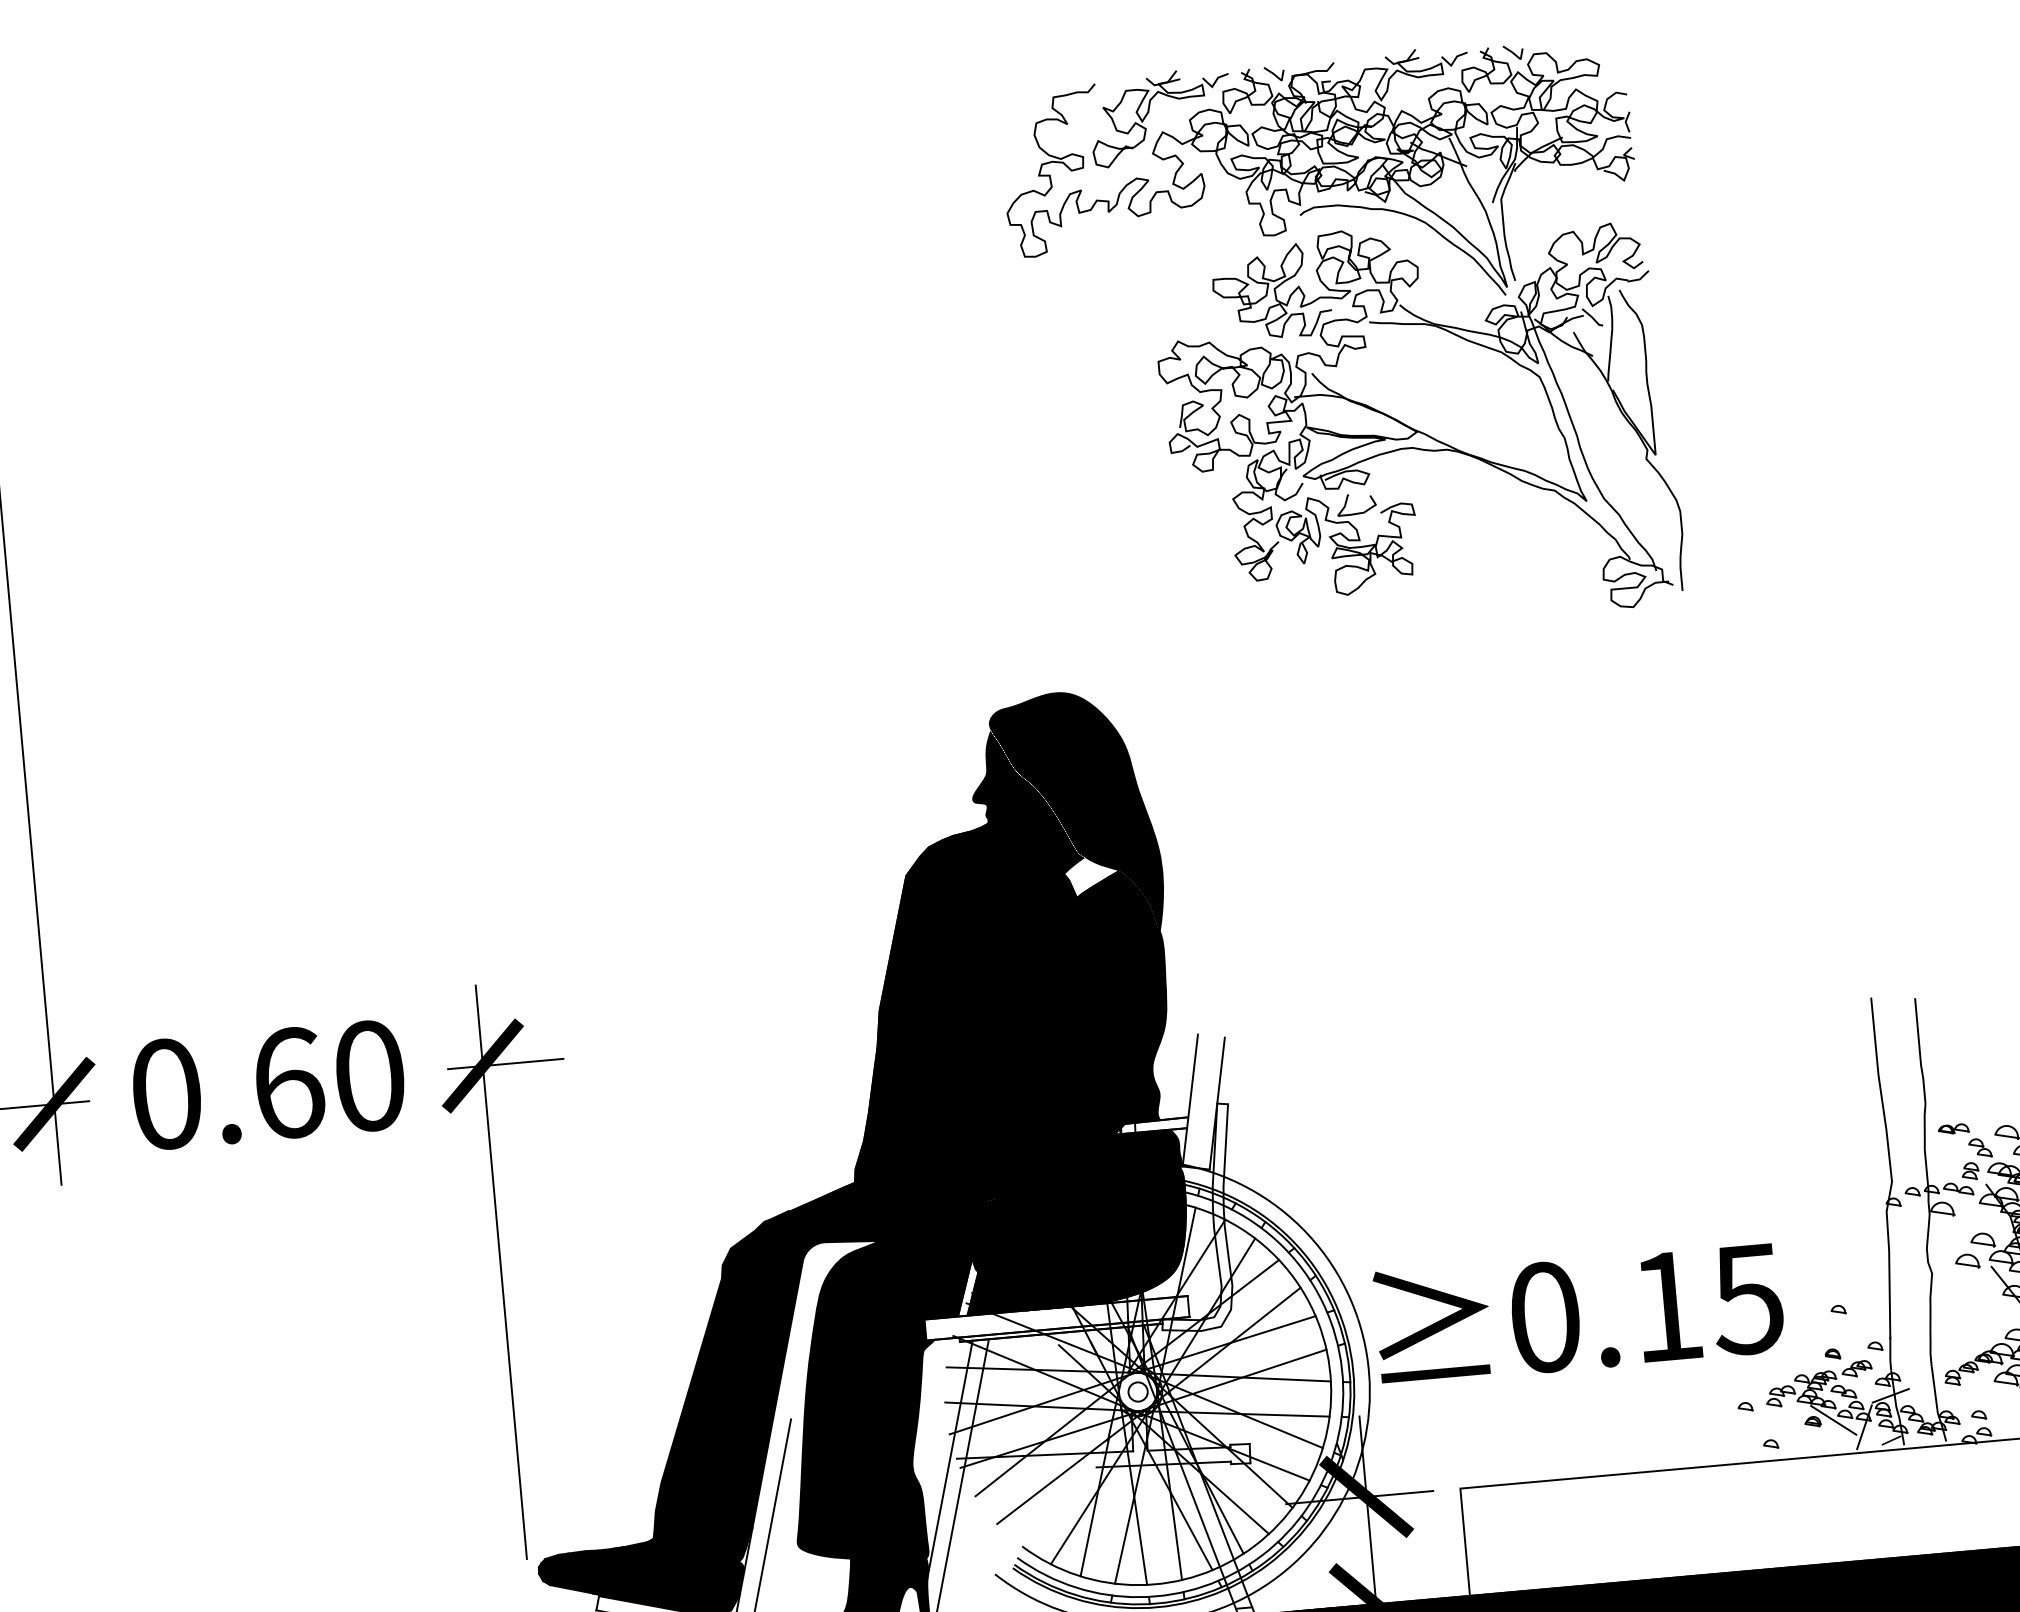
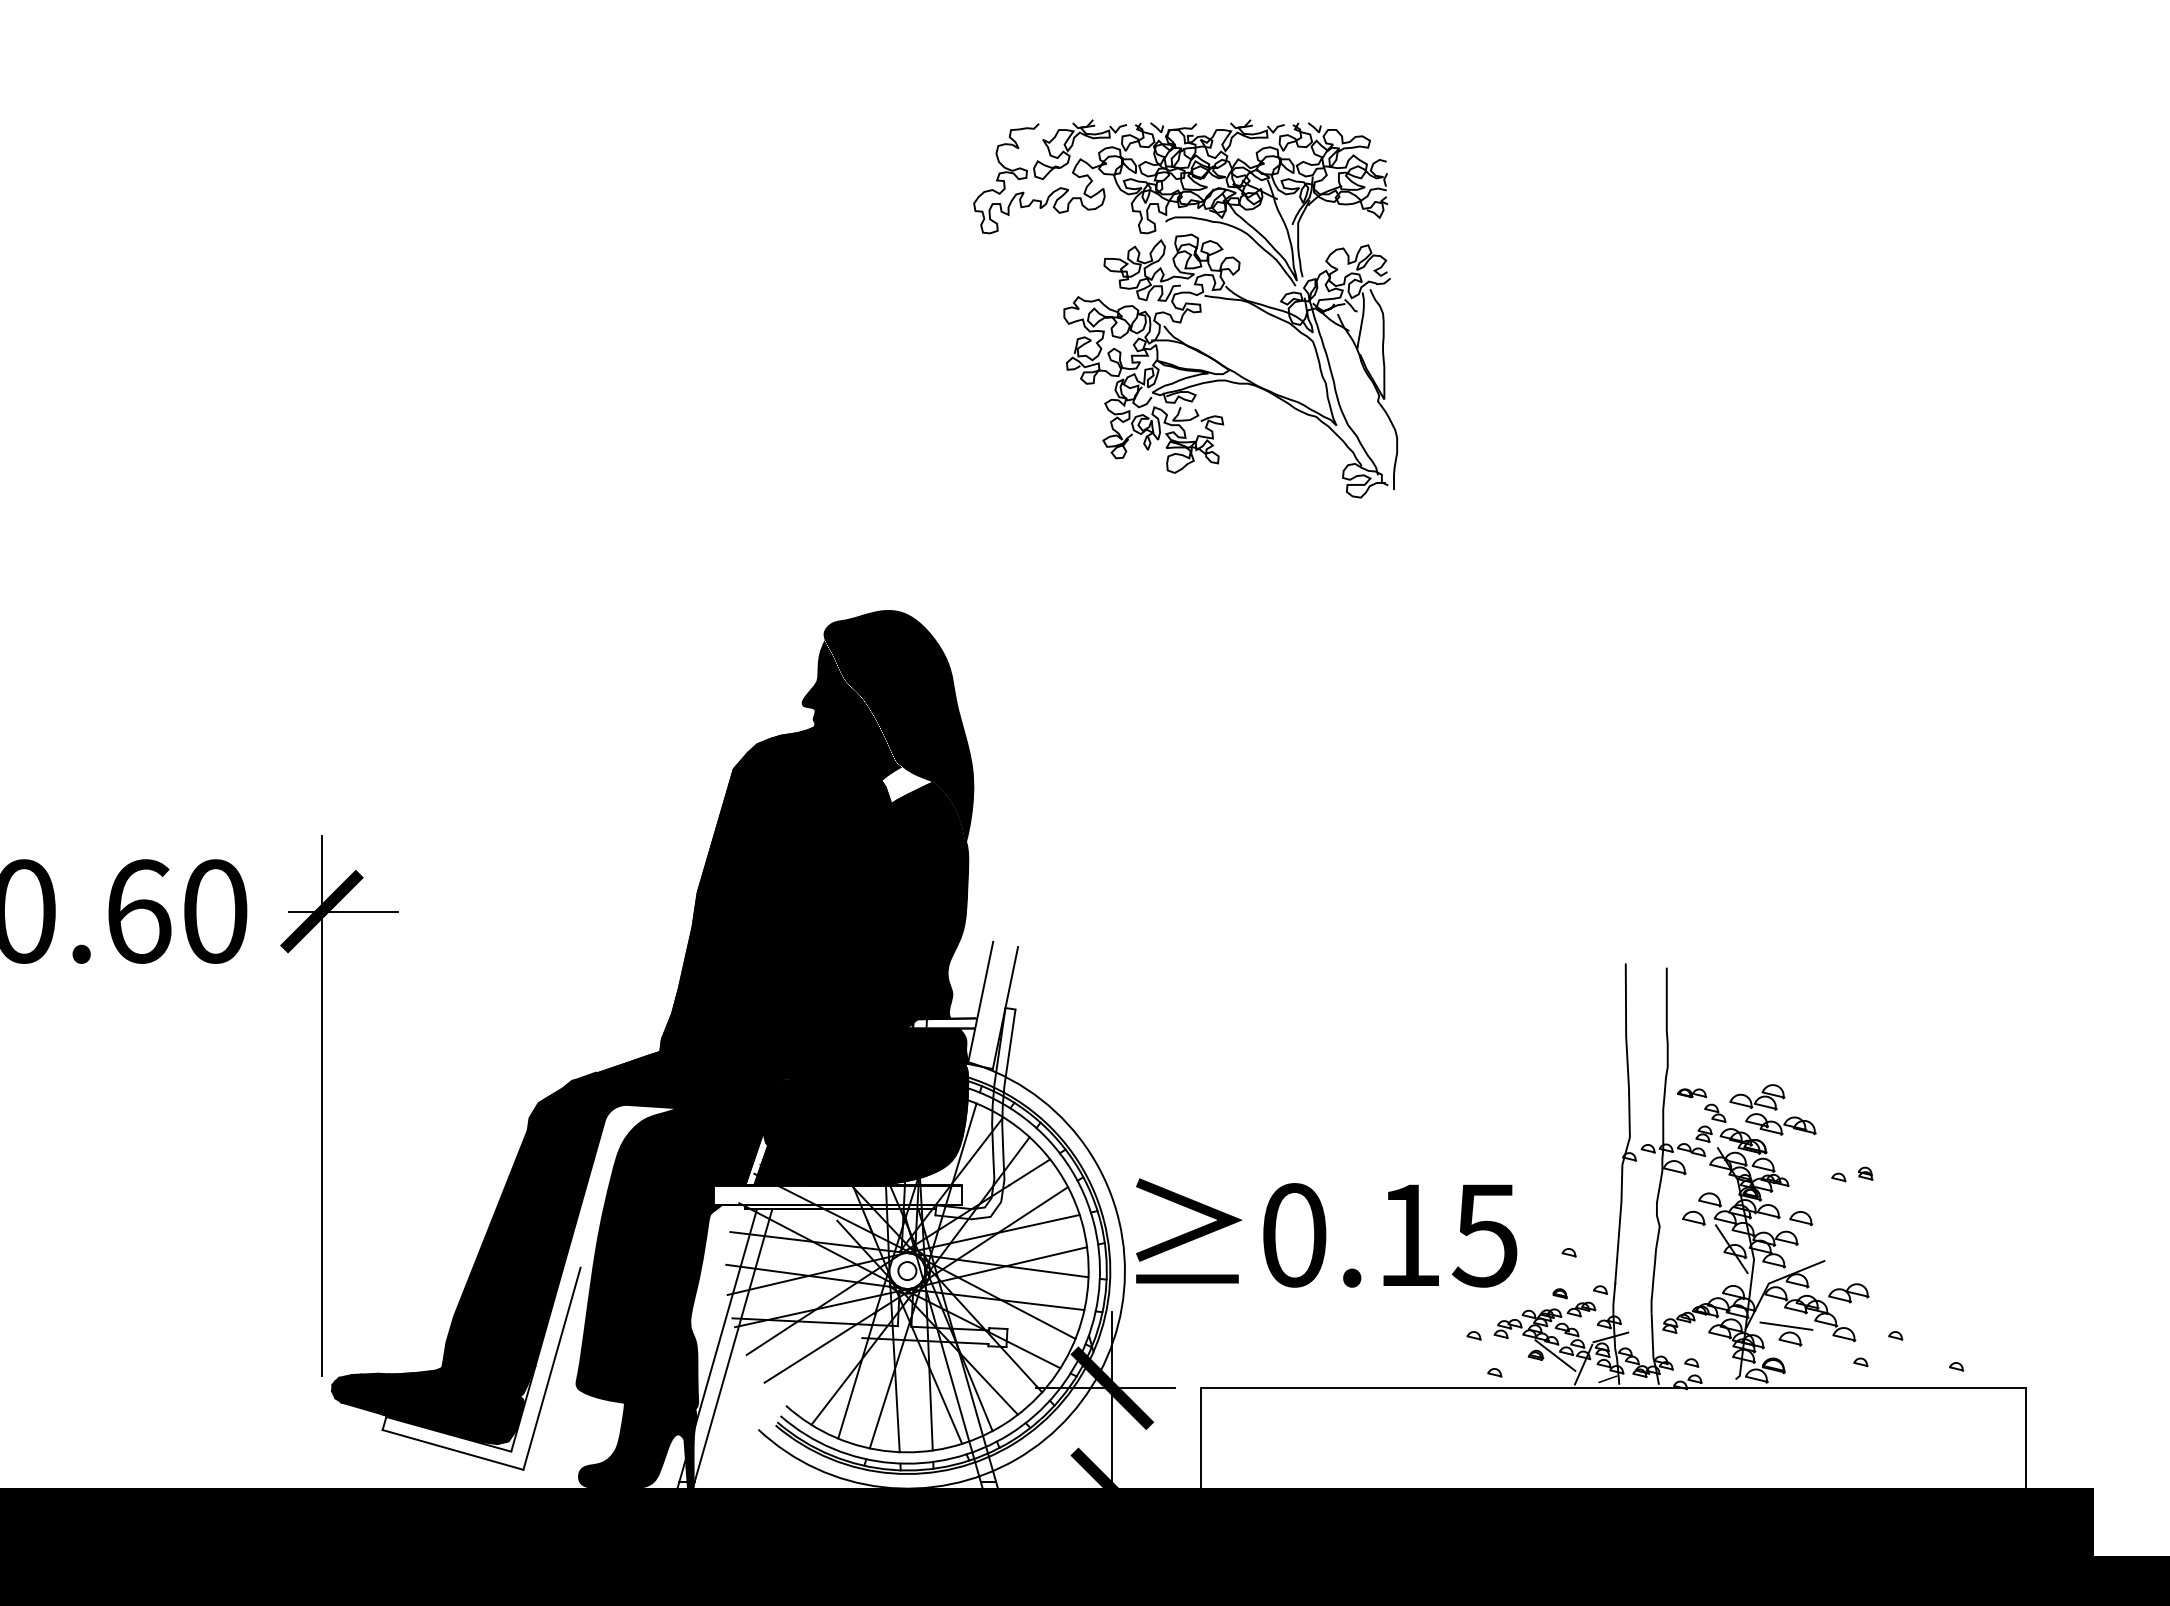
part: (1342, 344) -> (1185, 308), size x0.7

